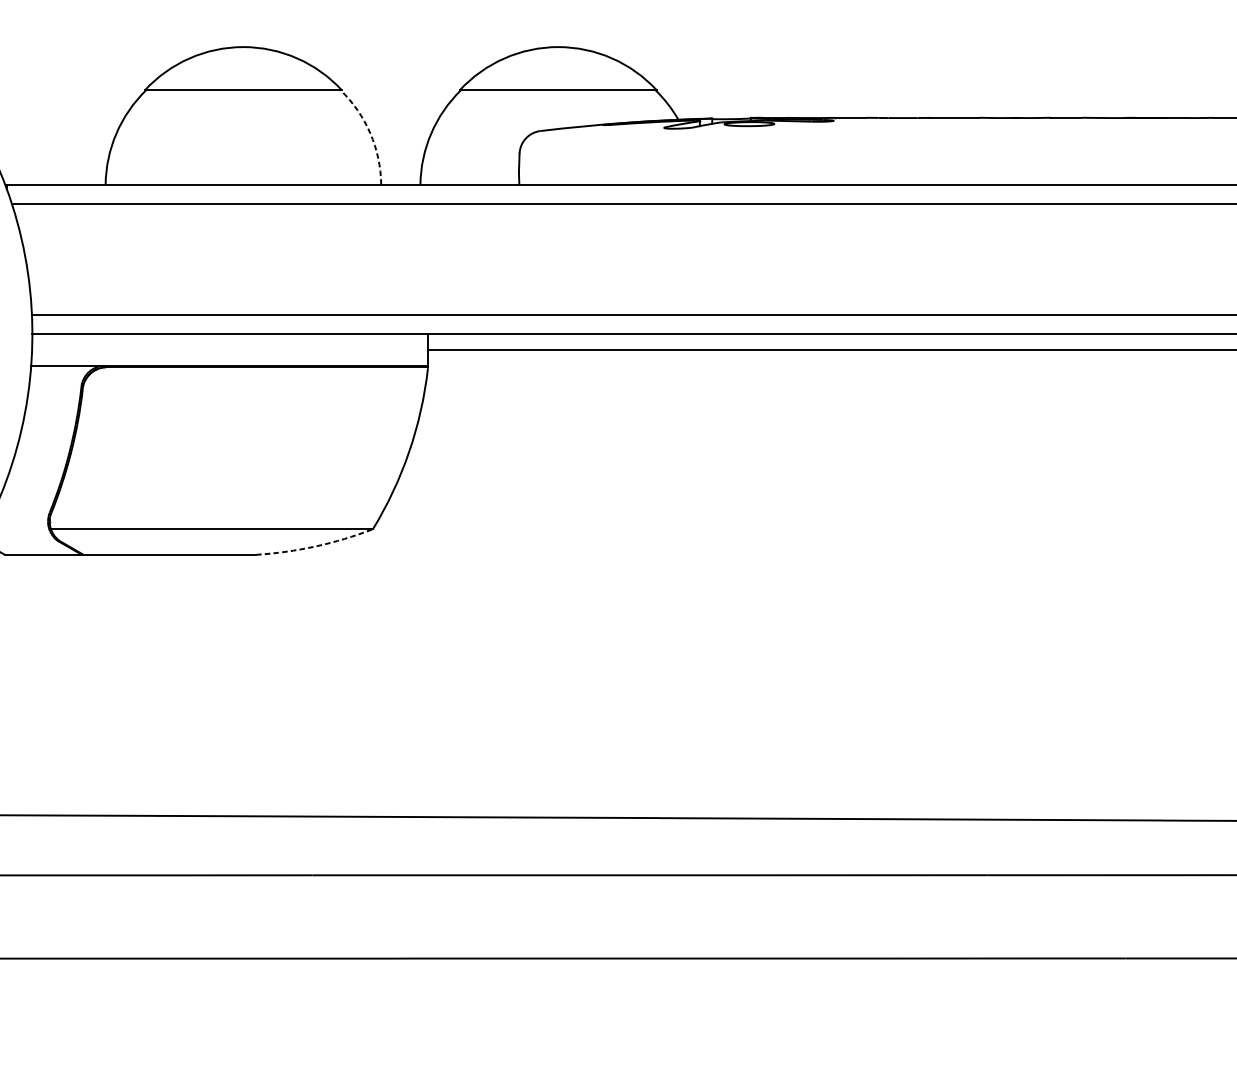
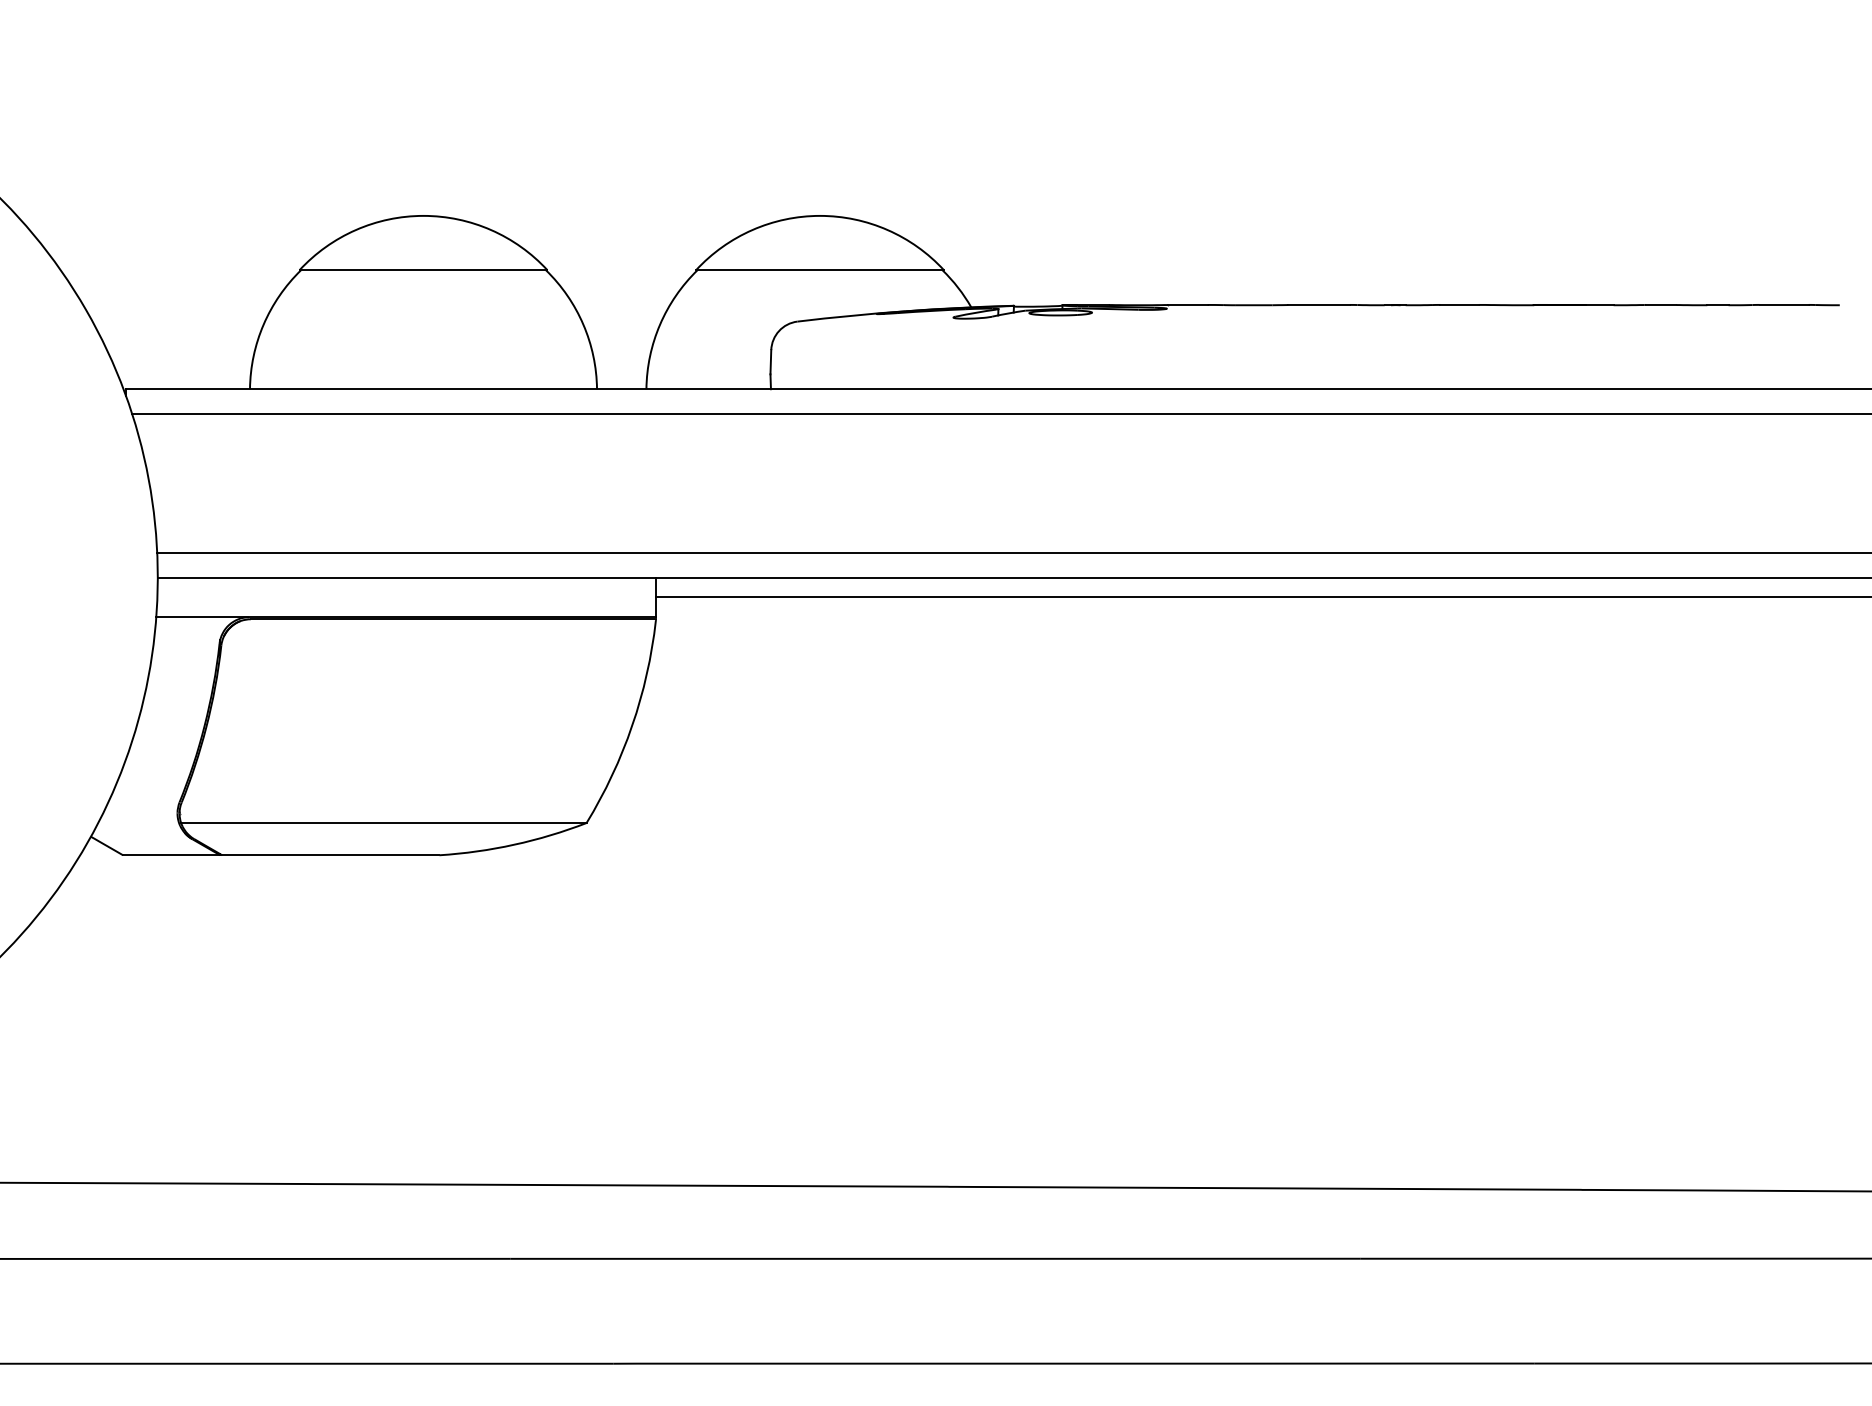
arc: (370, 133) -> (583, 324), dashed -> solid
arc: (315, 546) -> (514, 844), dashed -> solid

